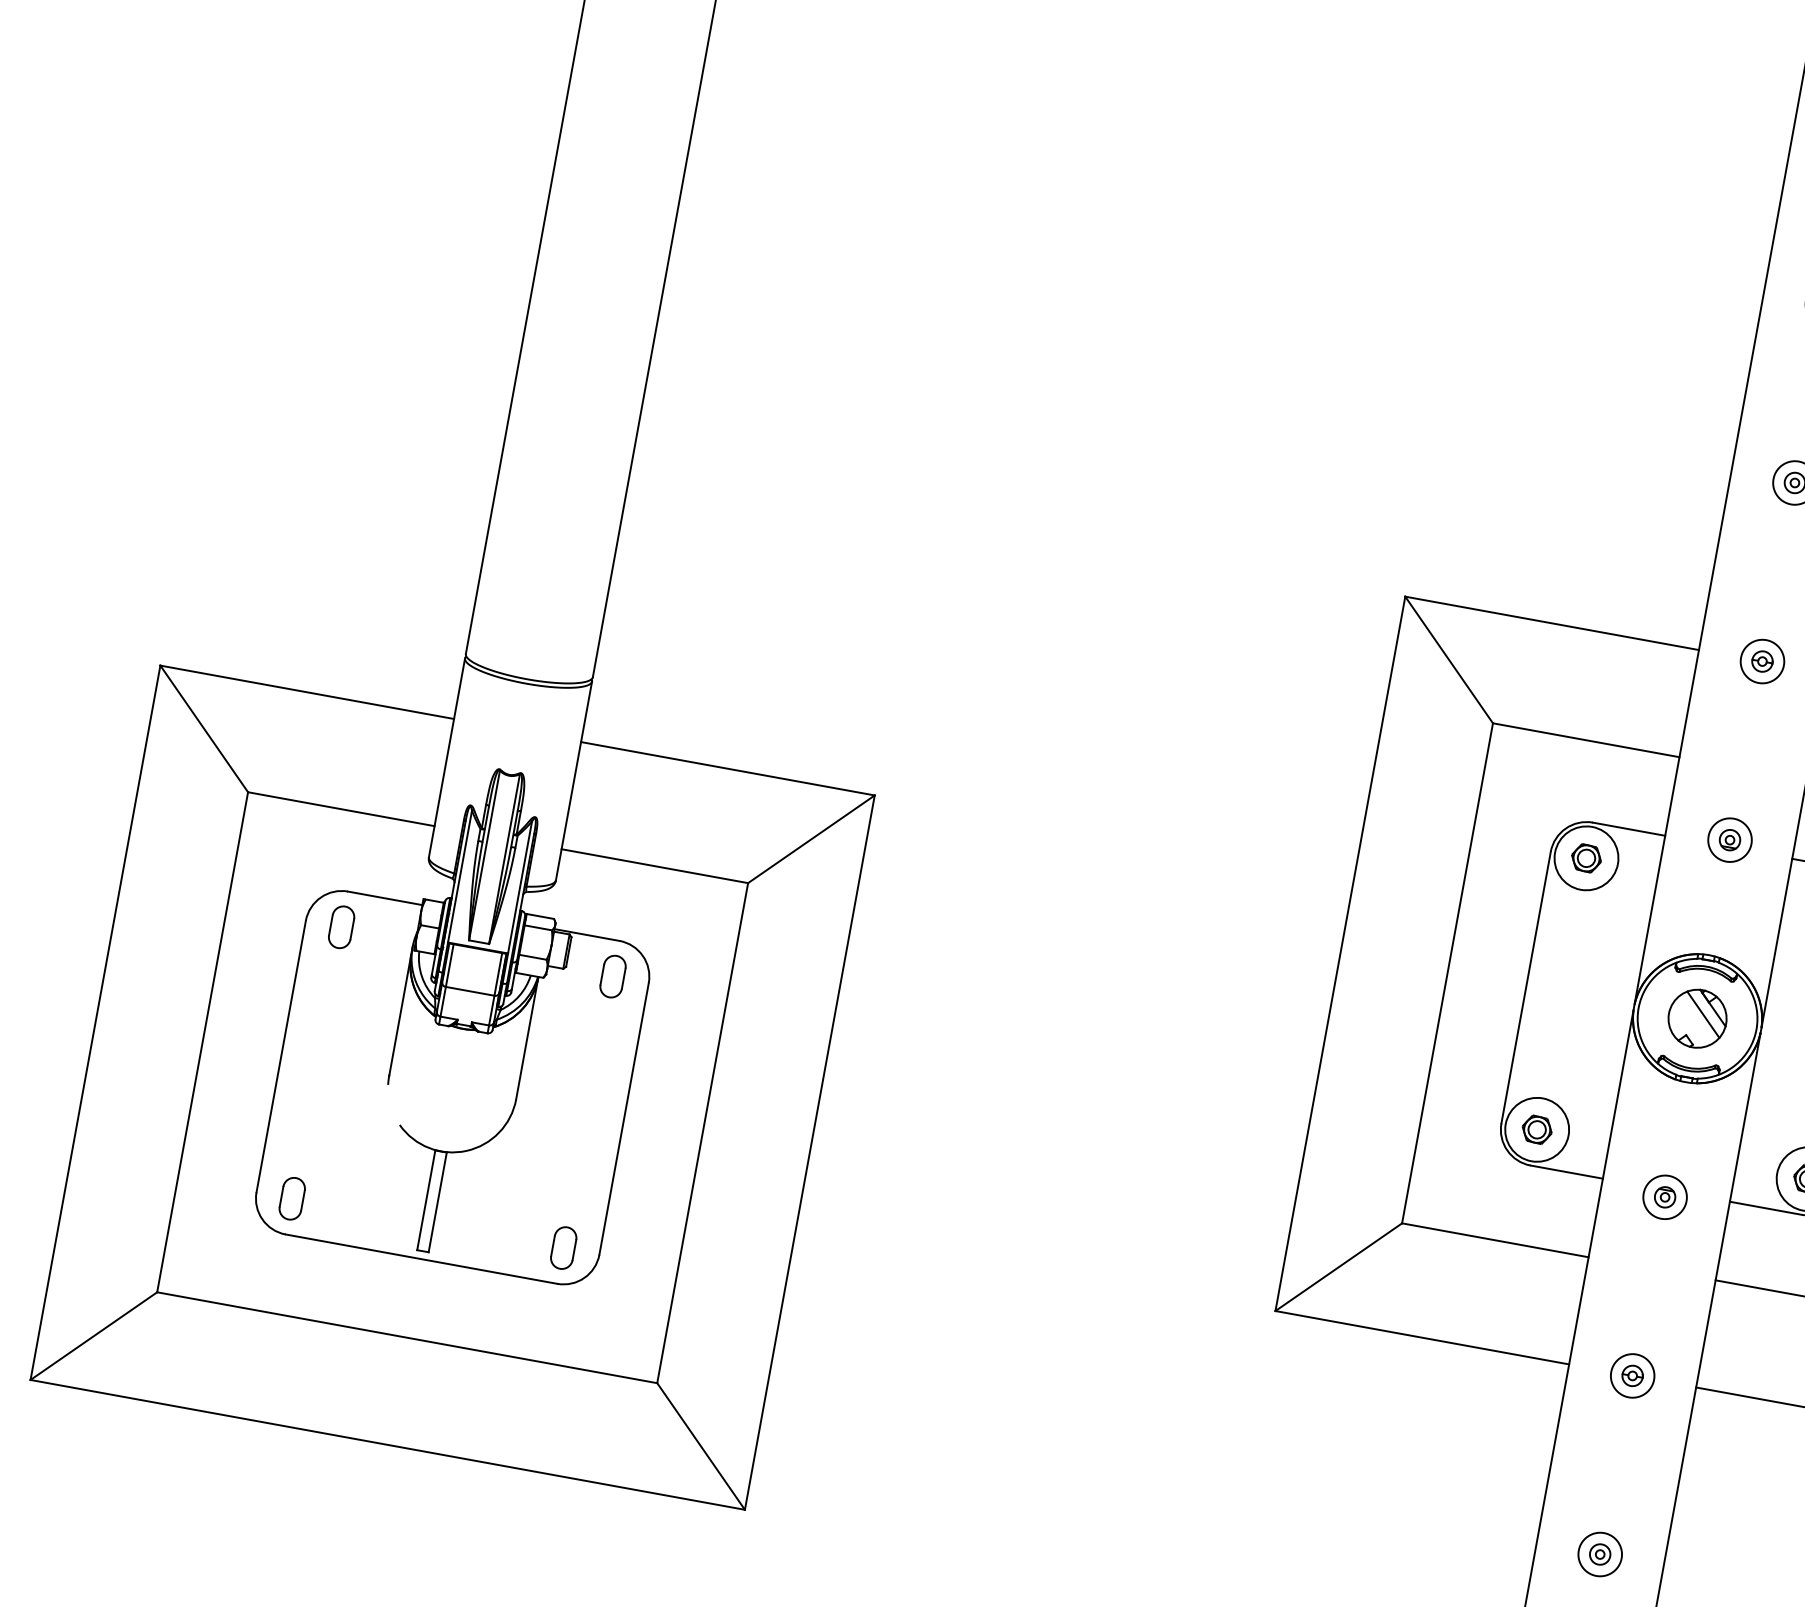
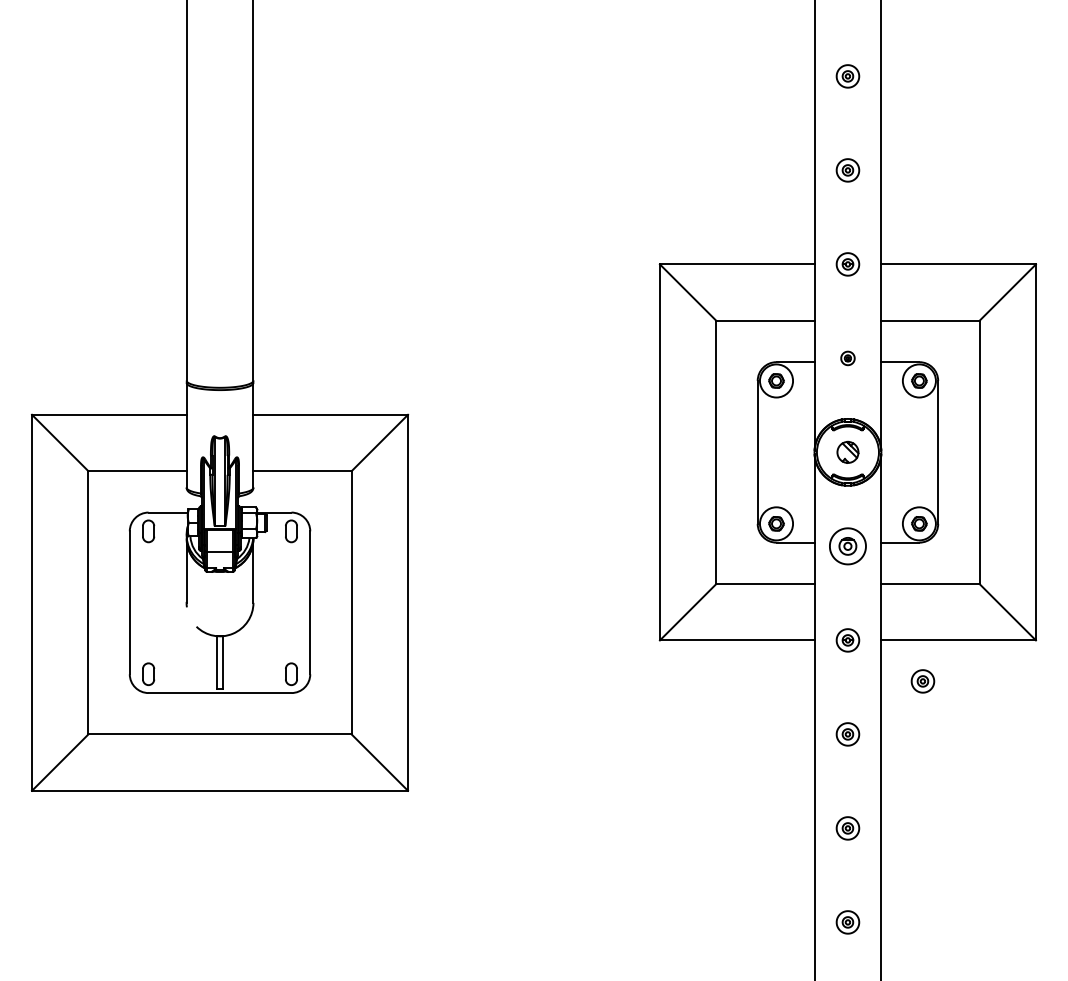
part: (1729, 840) -> (847, 358), size x0.6
part: (1696, 1018) -> (847, 452), size x0.7
part: (1664, 1197) -> (847, 546), size x1.6
part: (1760, 1479) -> (922, 681), added

